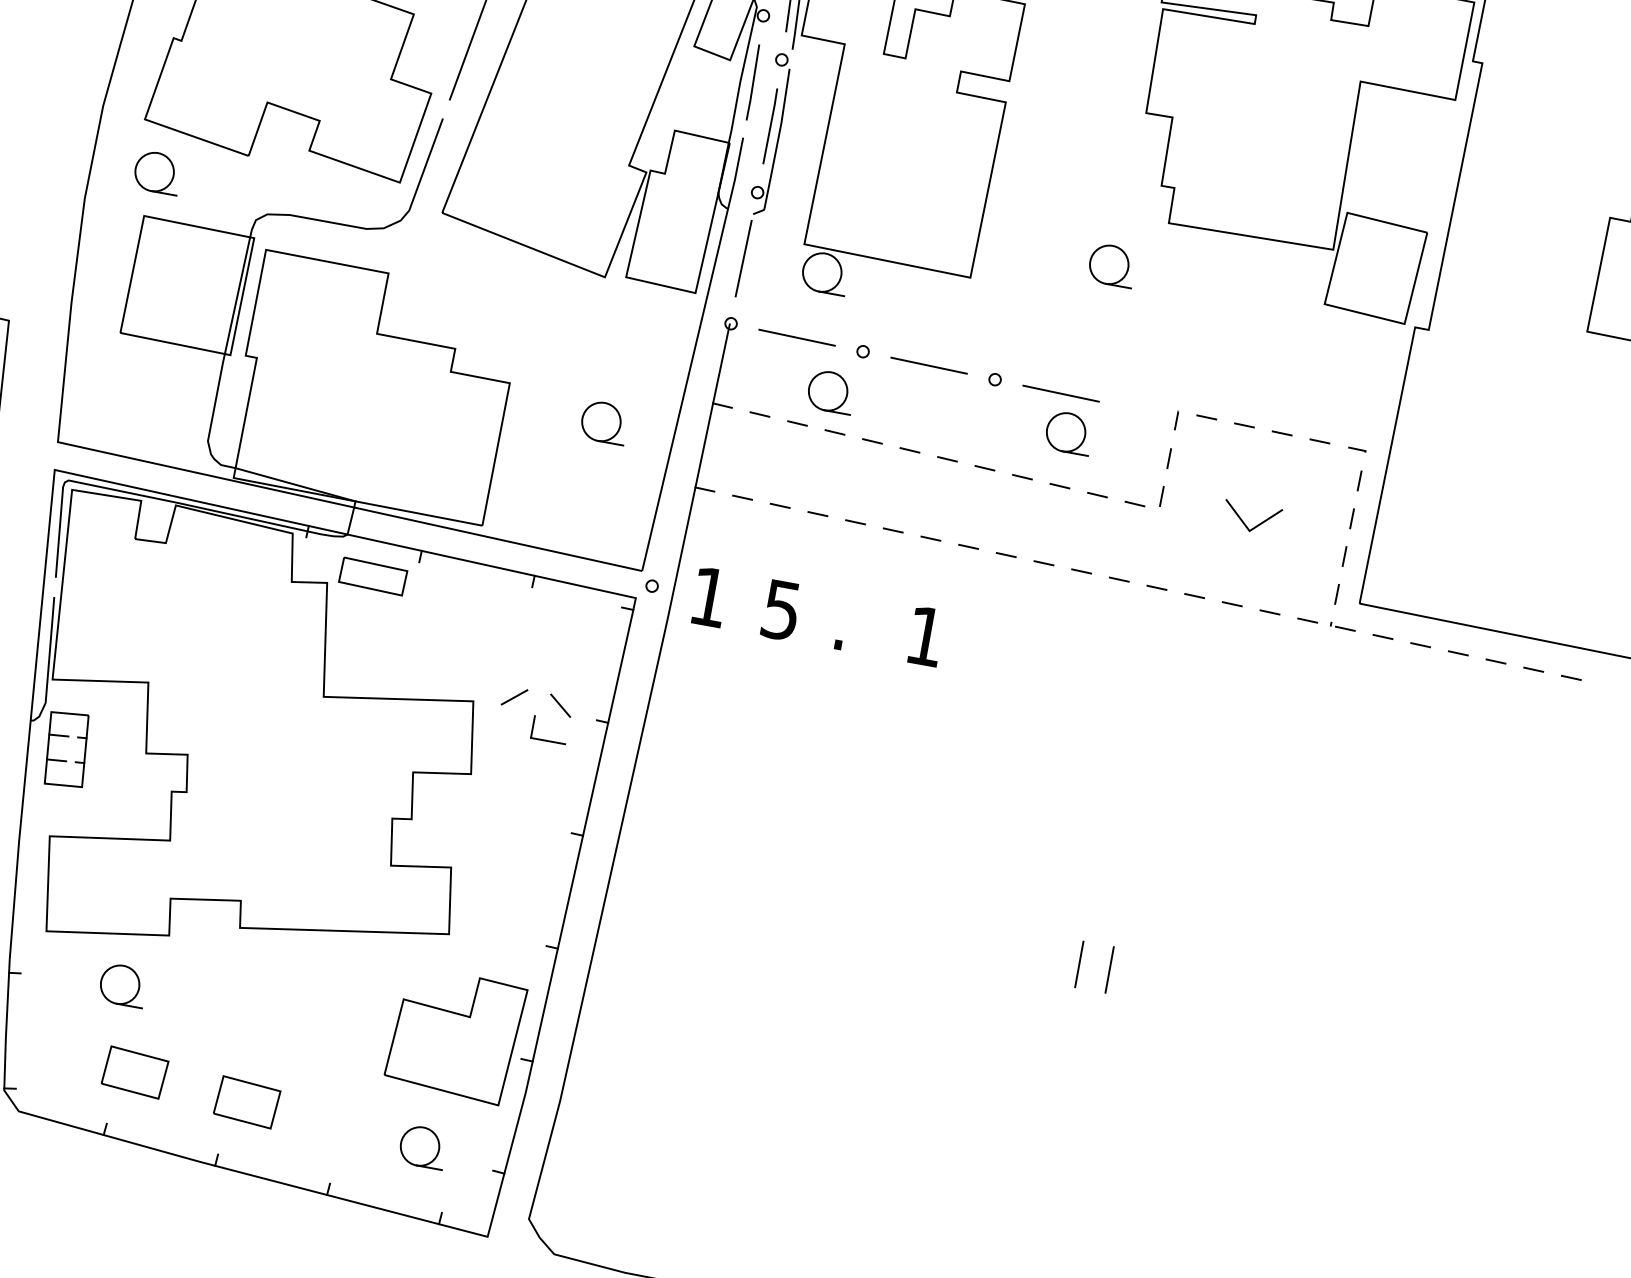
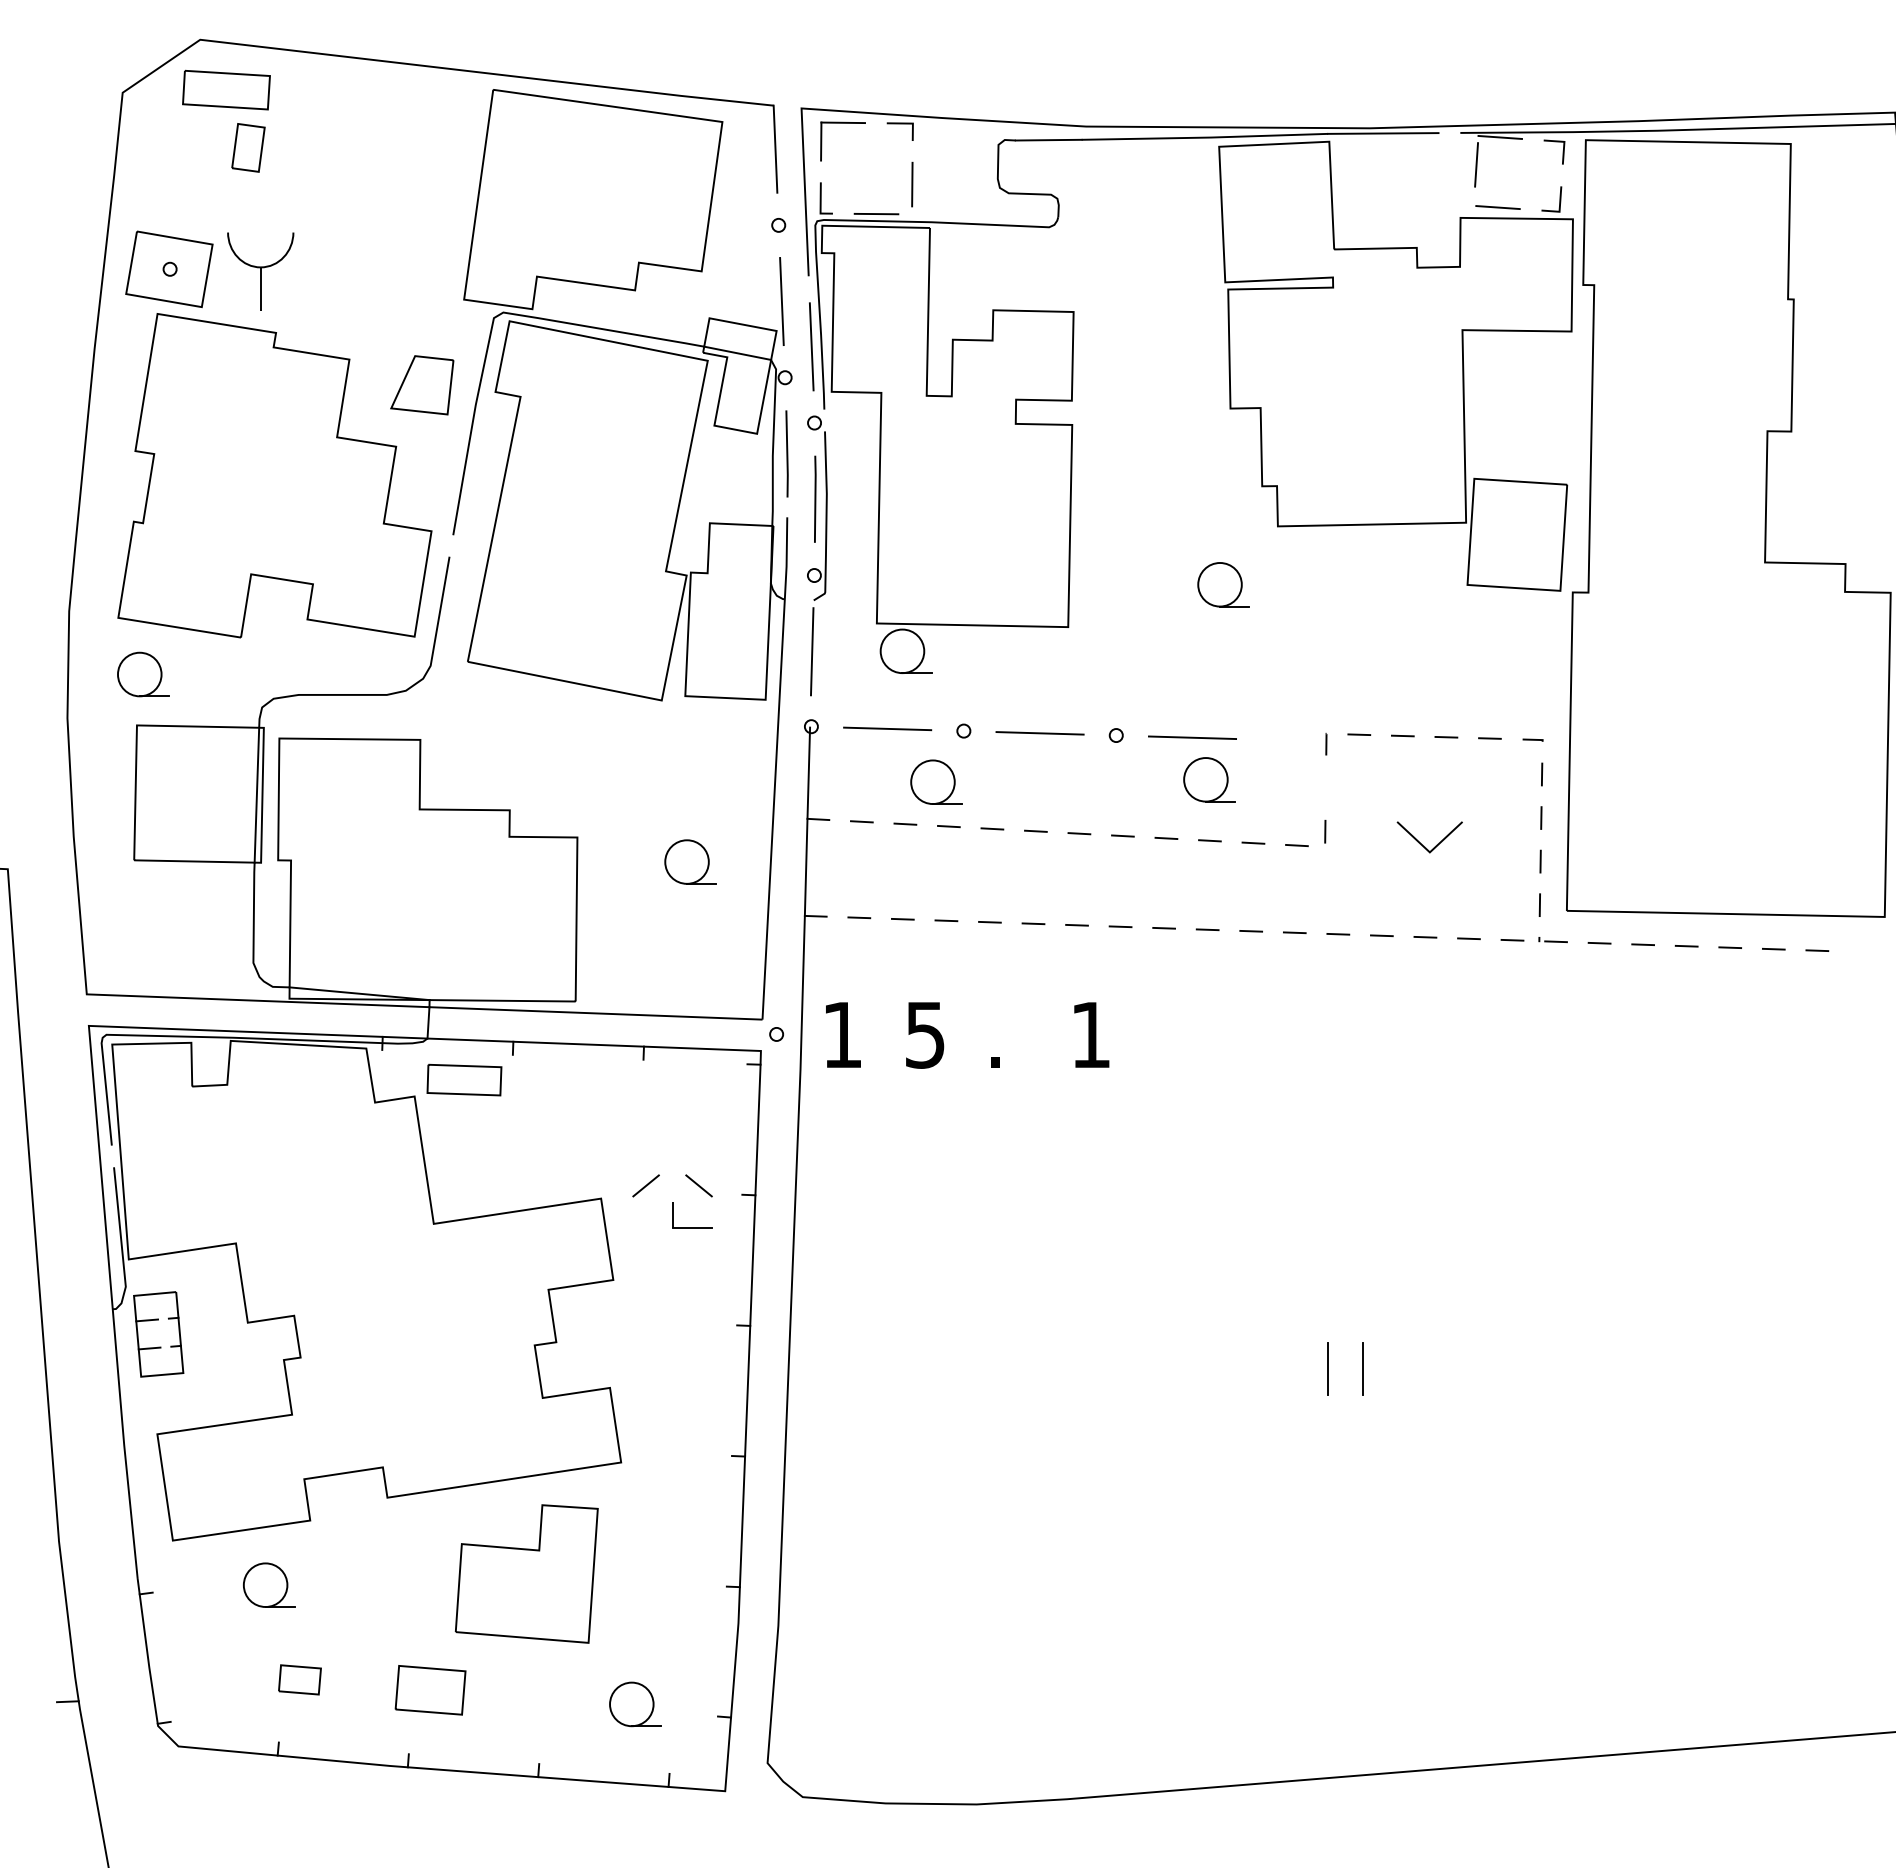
line: (1169, 458) -> (1325, 787), removed
part: (455, 1035) -> (526, 1573), moved
part: (134, 1072) -> (299, 1679), size x0.6

